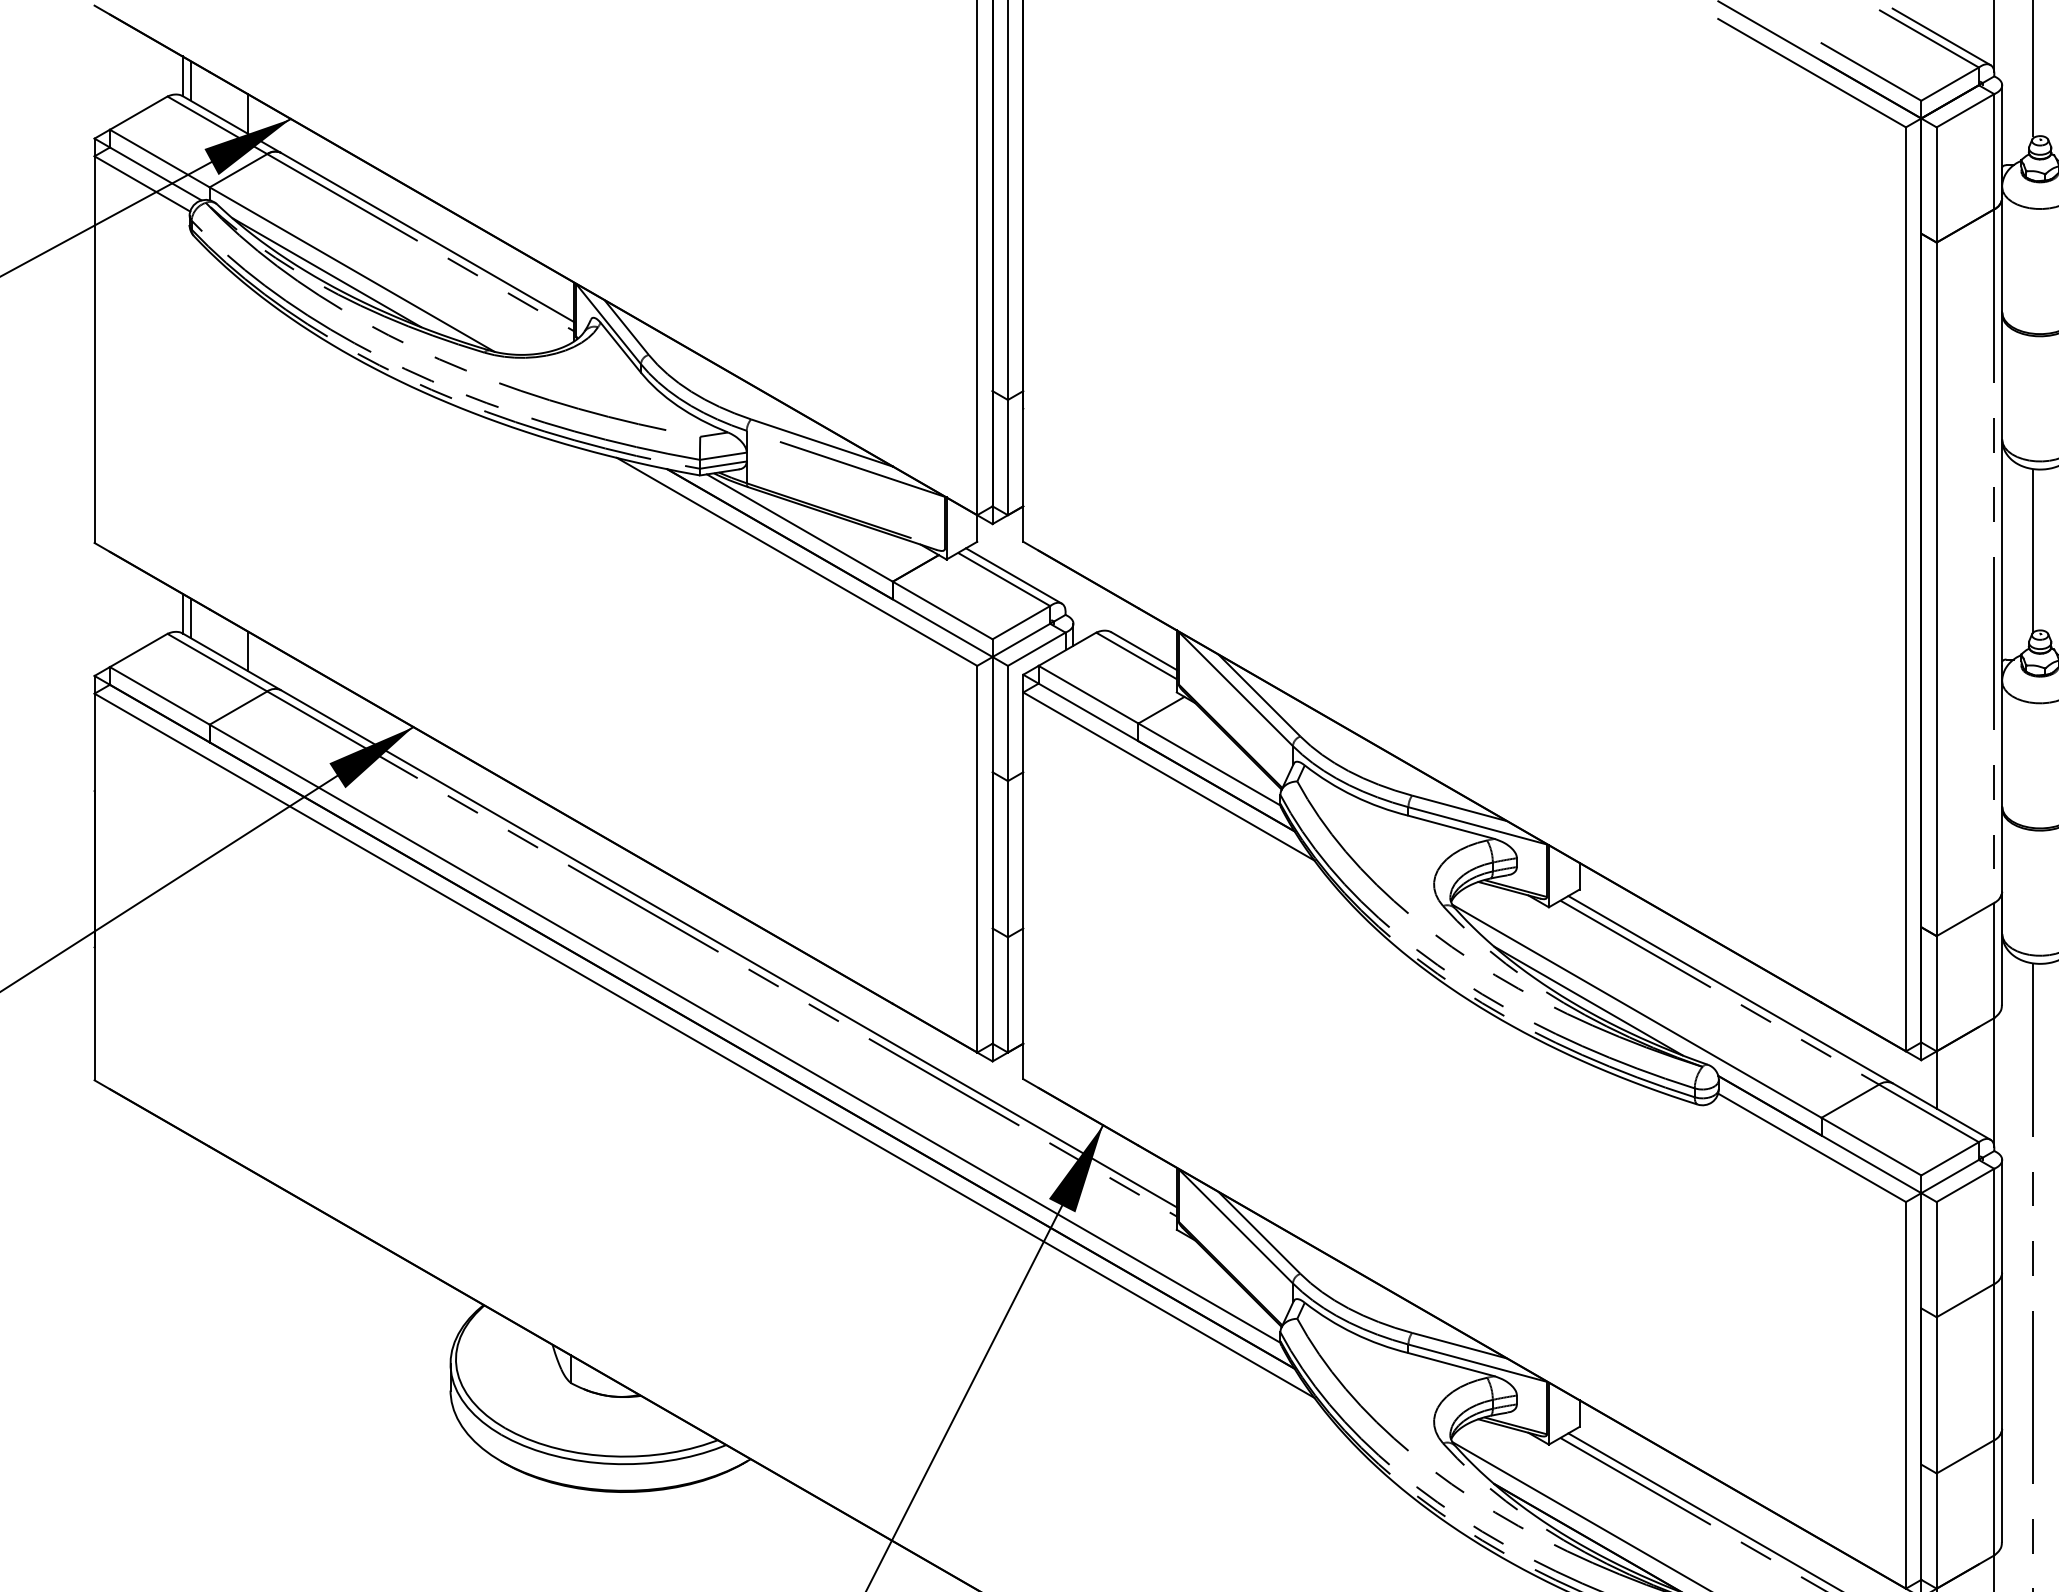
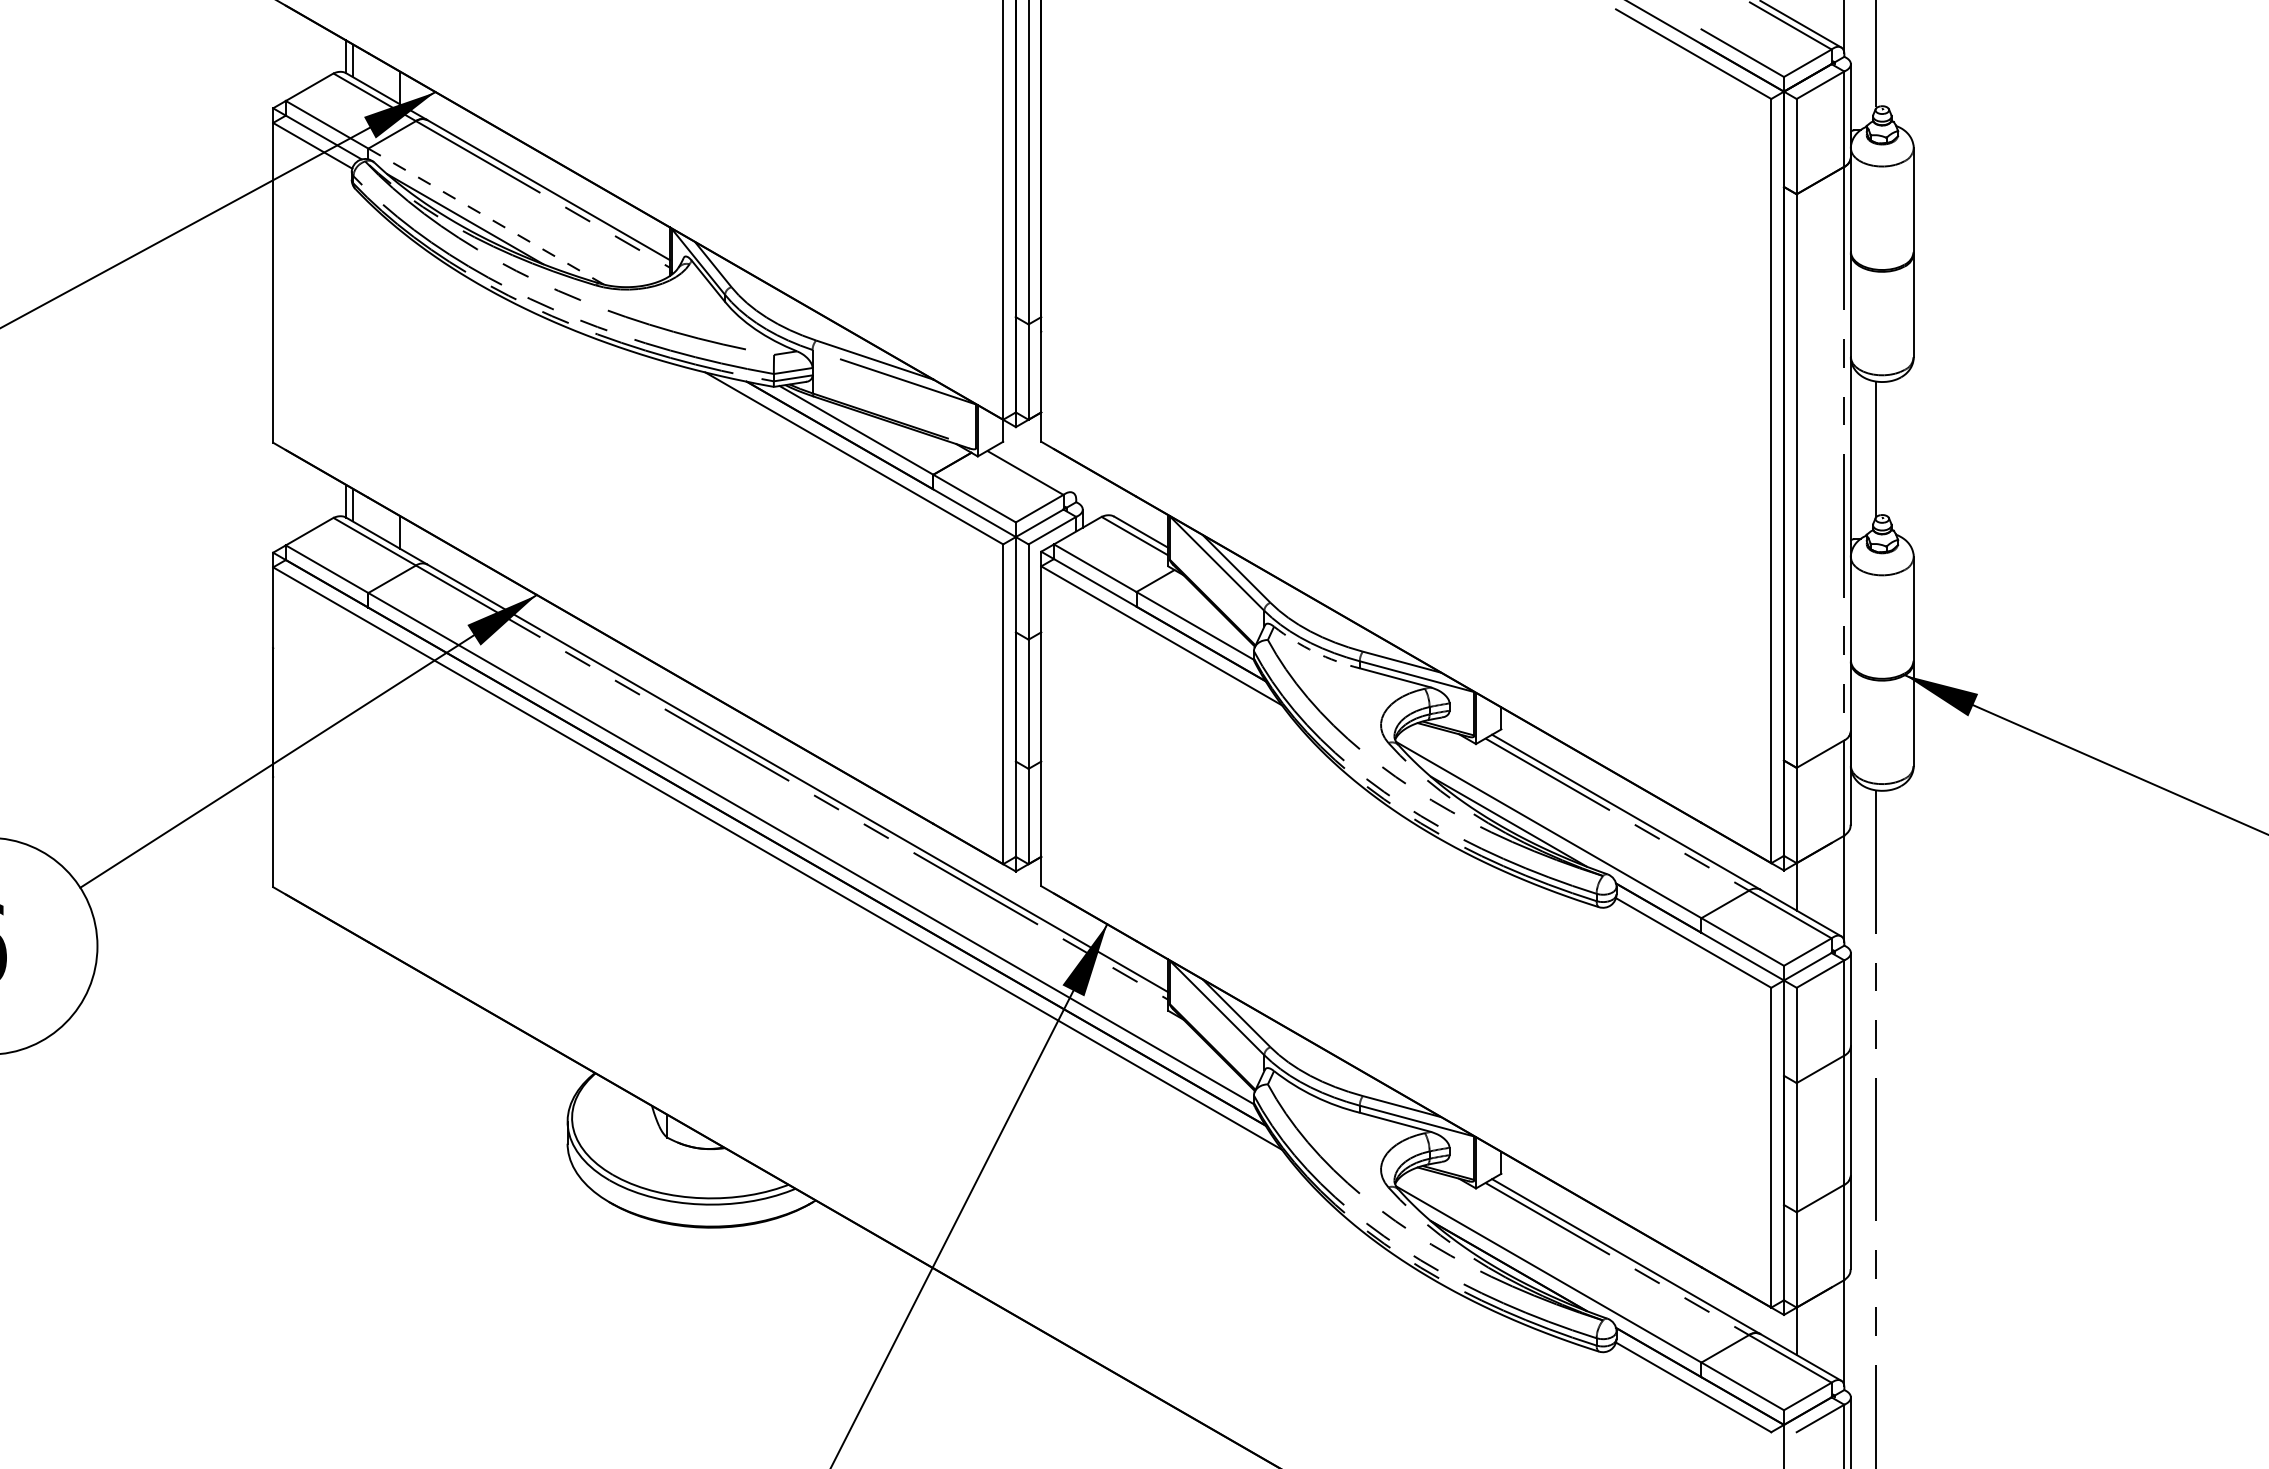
line: (352, 269) -> (486, 216), solid -> dashed
line: (1013, 575) -> (1033, 469), removed
arc: (1353, 796) -> (1314, 652), solid -> dashed

